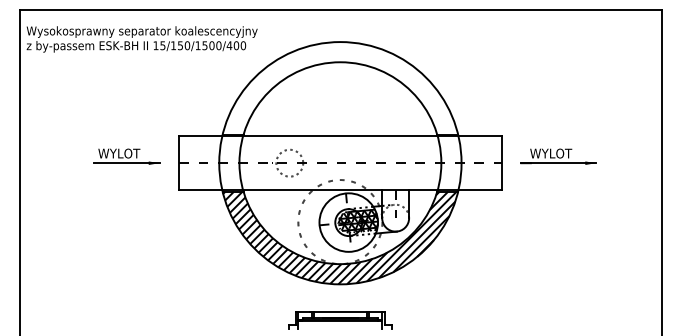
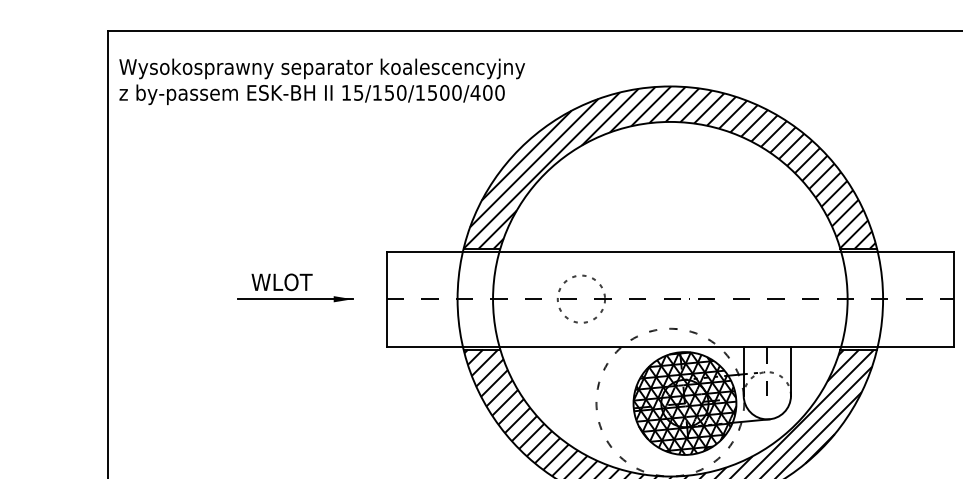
hatch: (339, 88) -> (668, 168), added
text: (119, 153) -> (282, 282), WYLOT -> WLOT
hatch: (347, 222) -> (682, 403), added

